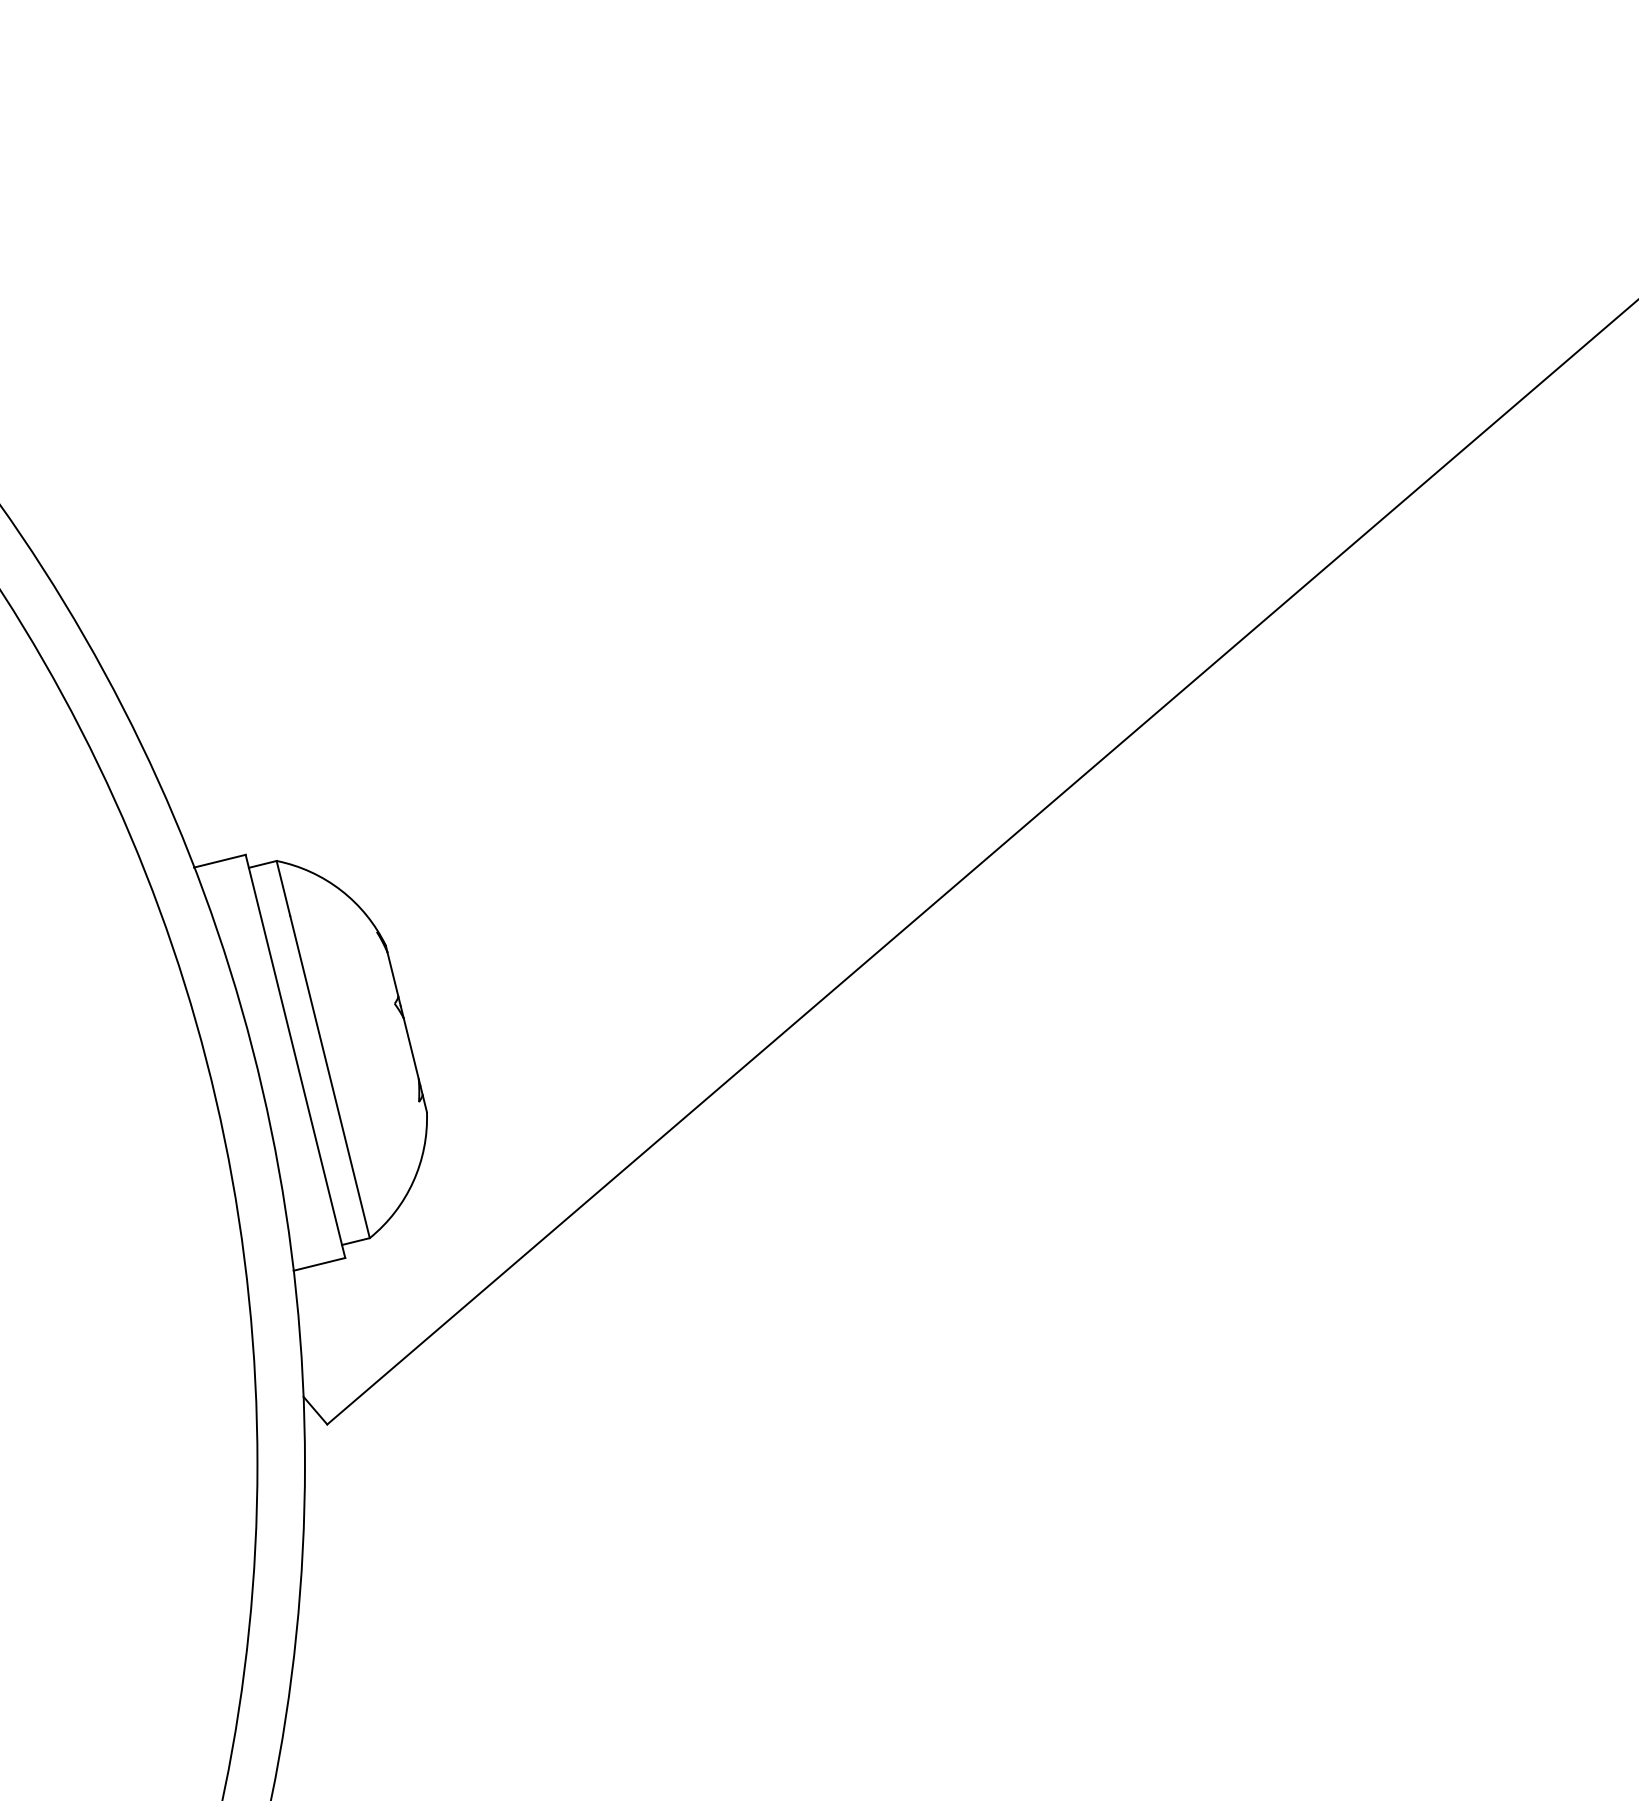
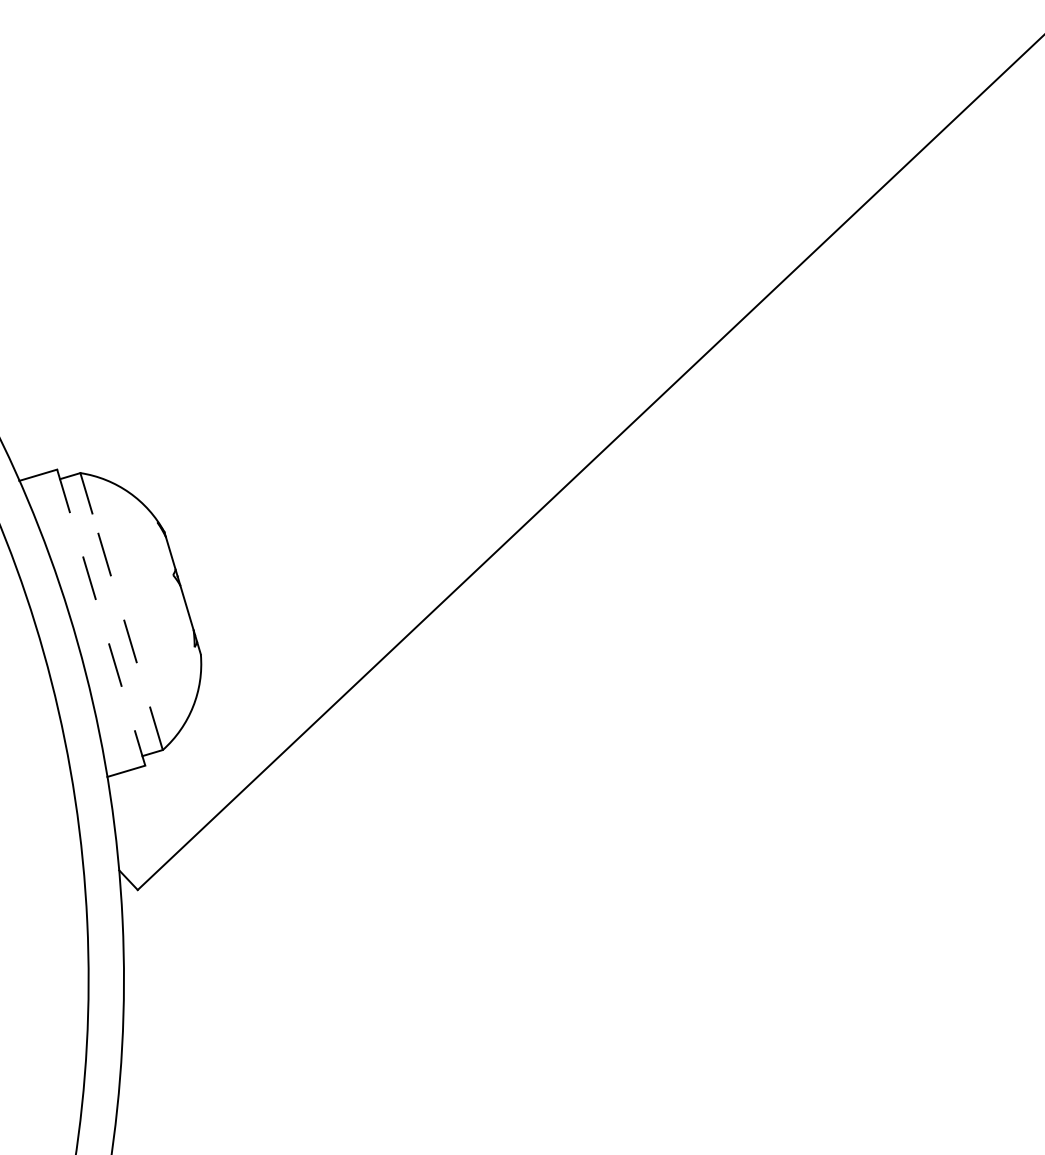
line: (295, 1056) -> (101, 617), solid -> dashed
line: (330, 1077) -> (128, 632), solid -> dashed

